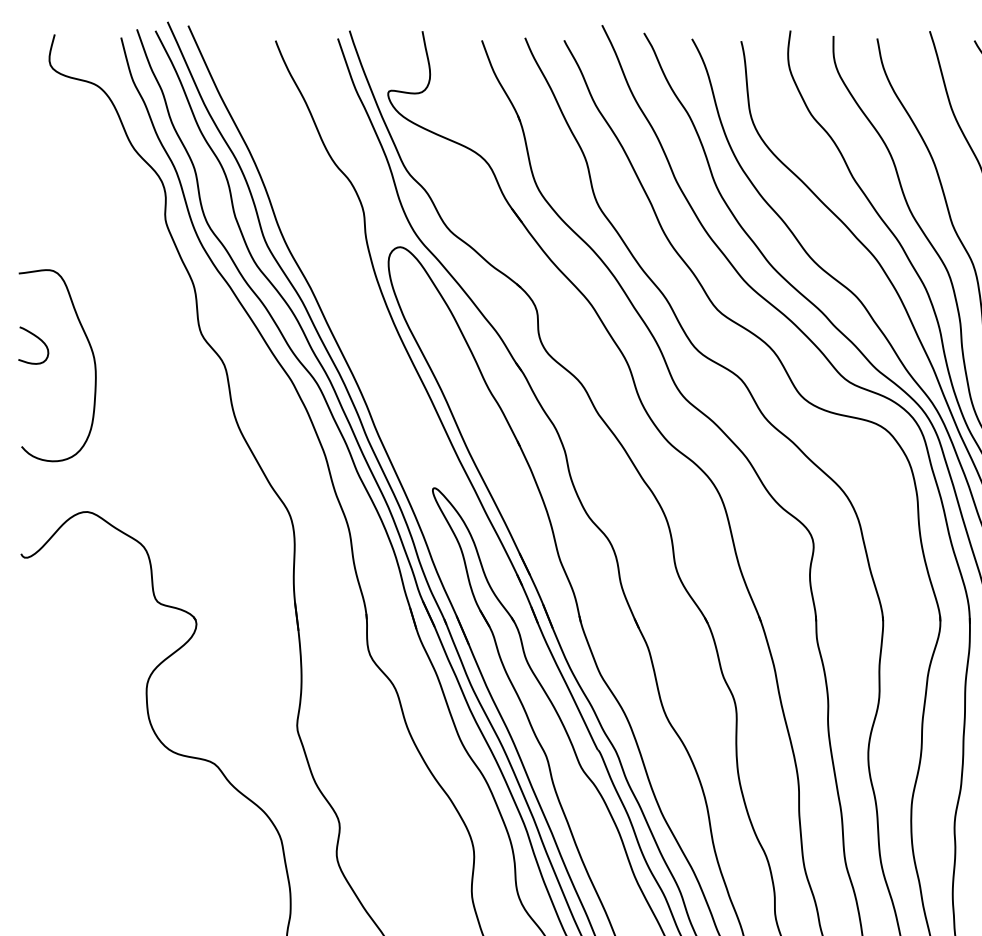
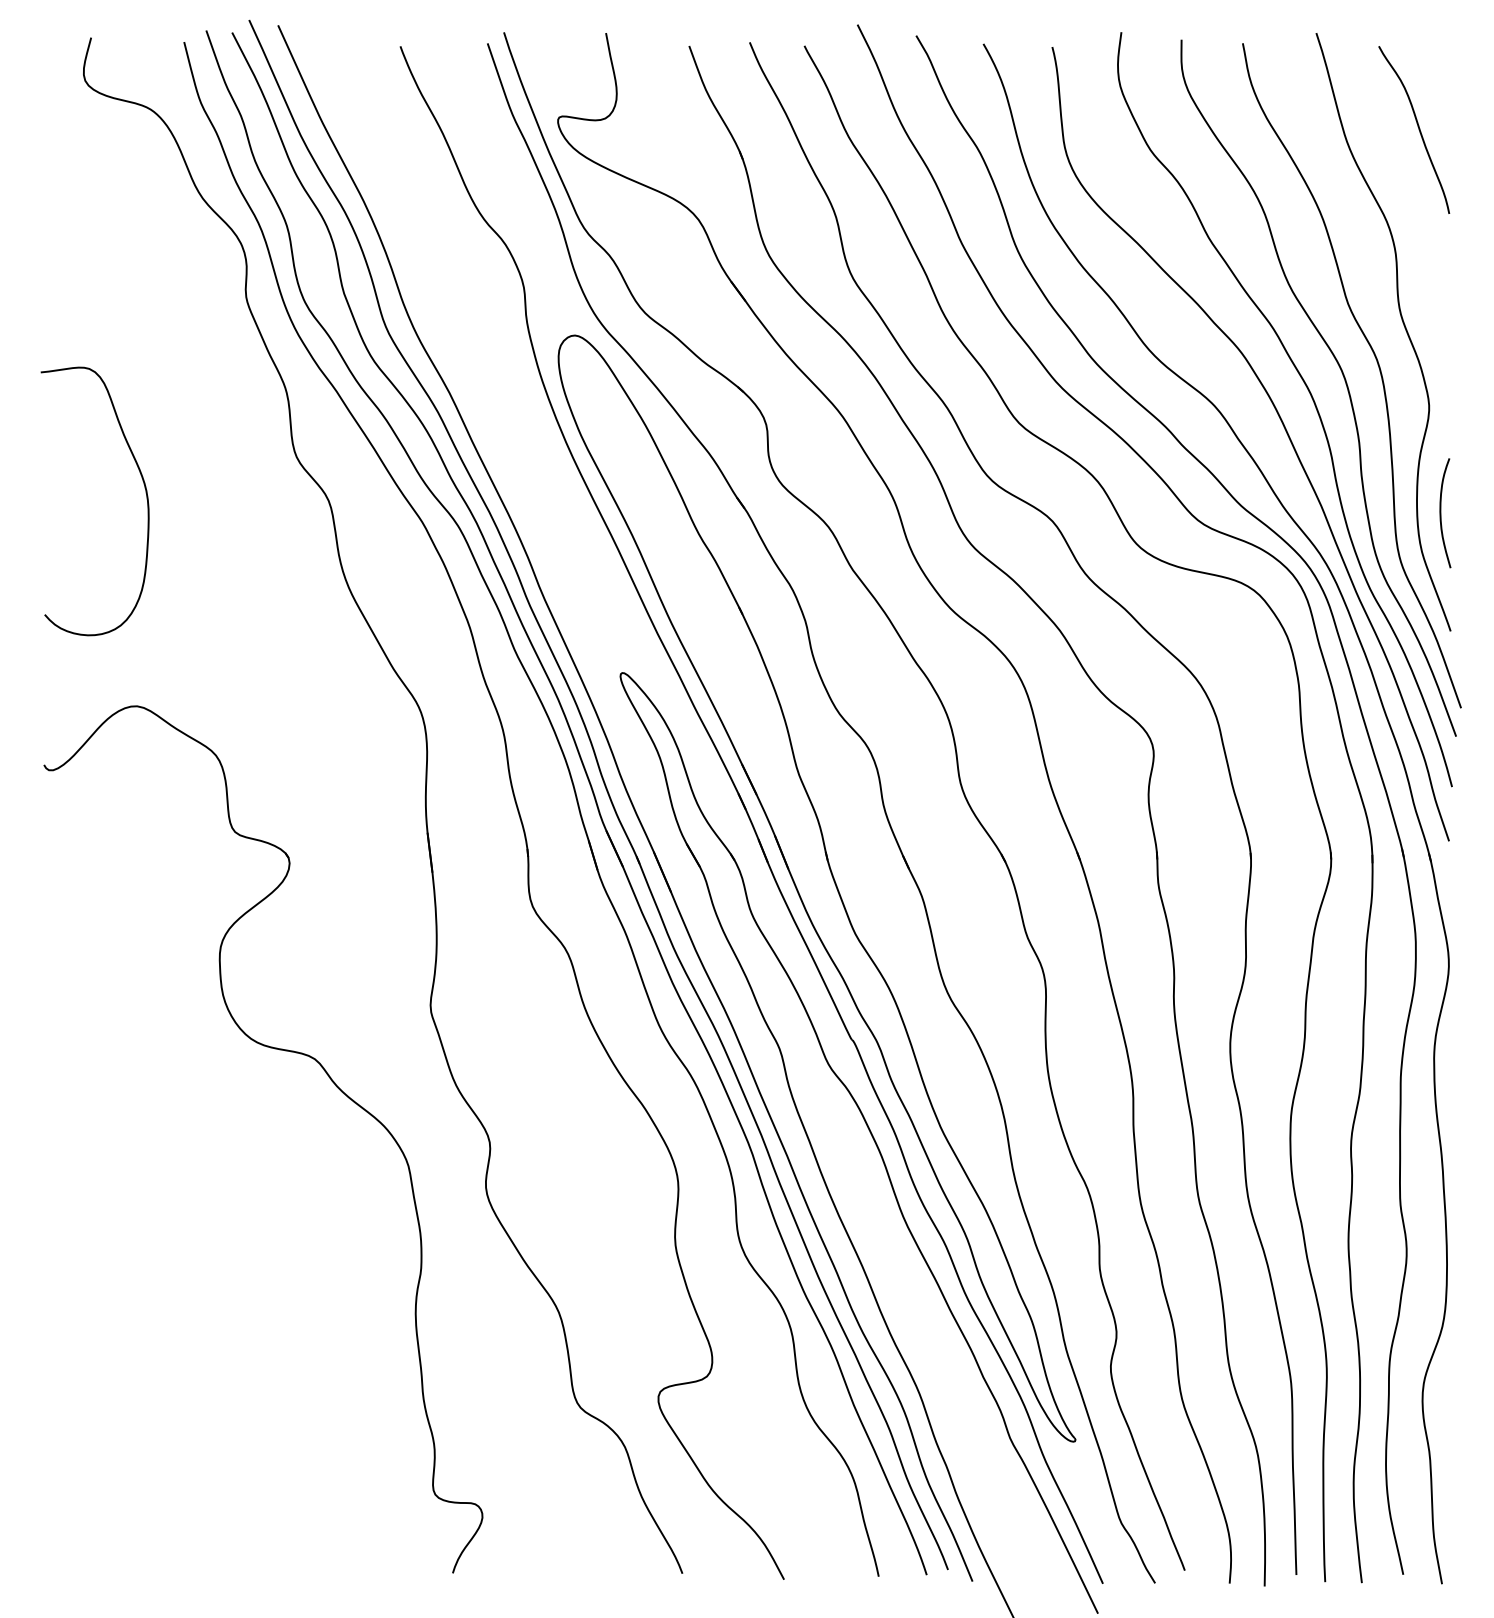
curve: (37, 338) -> (67, 463), removed

